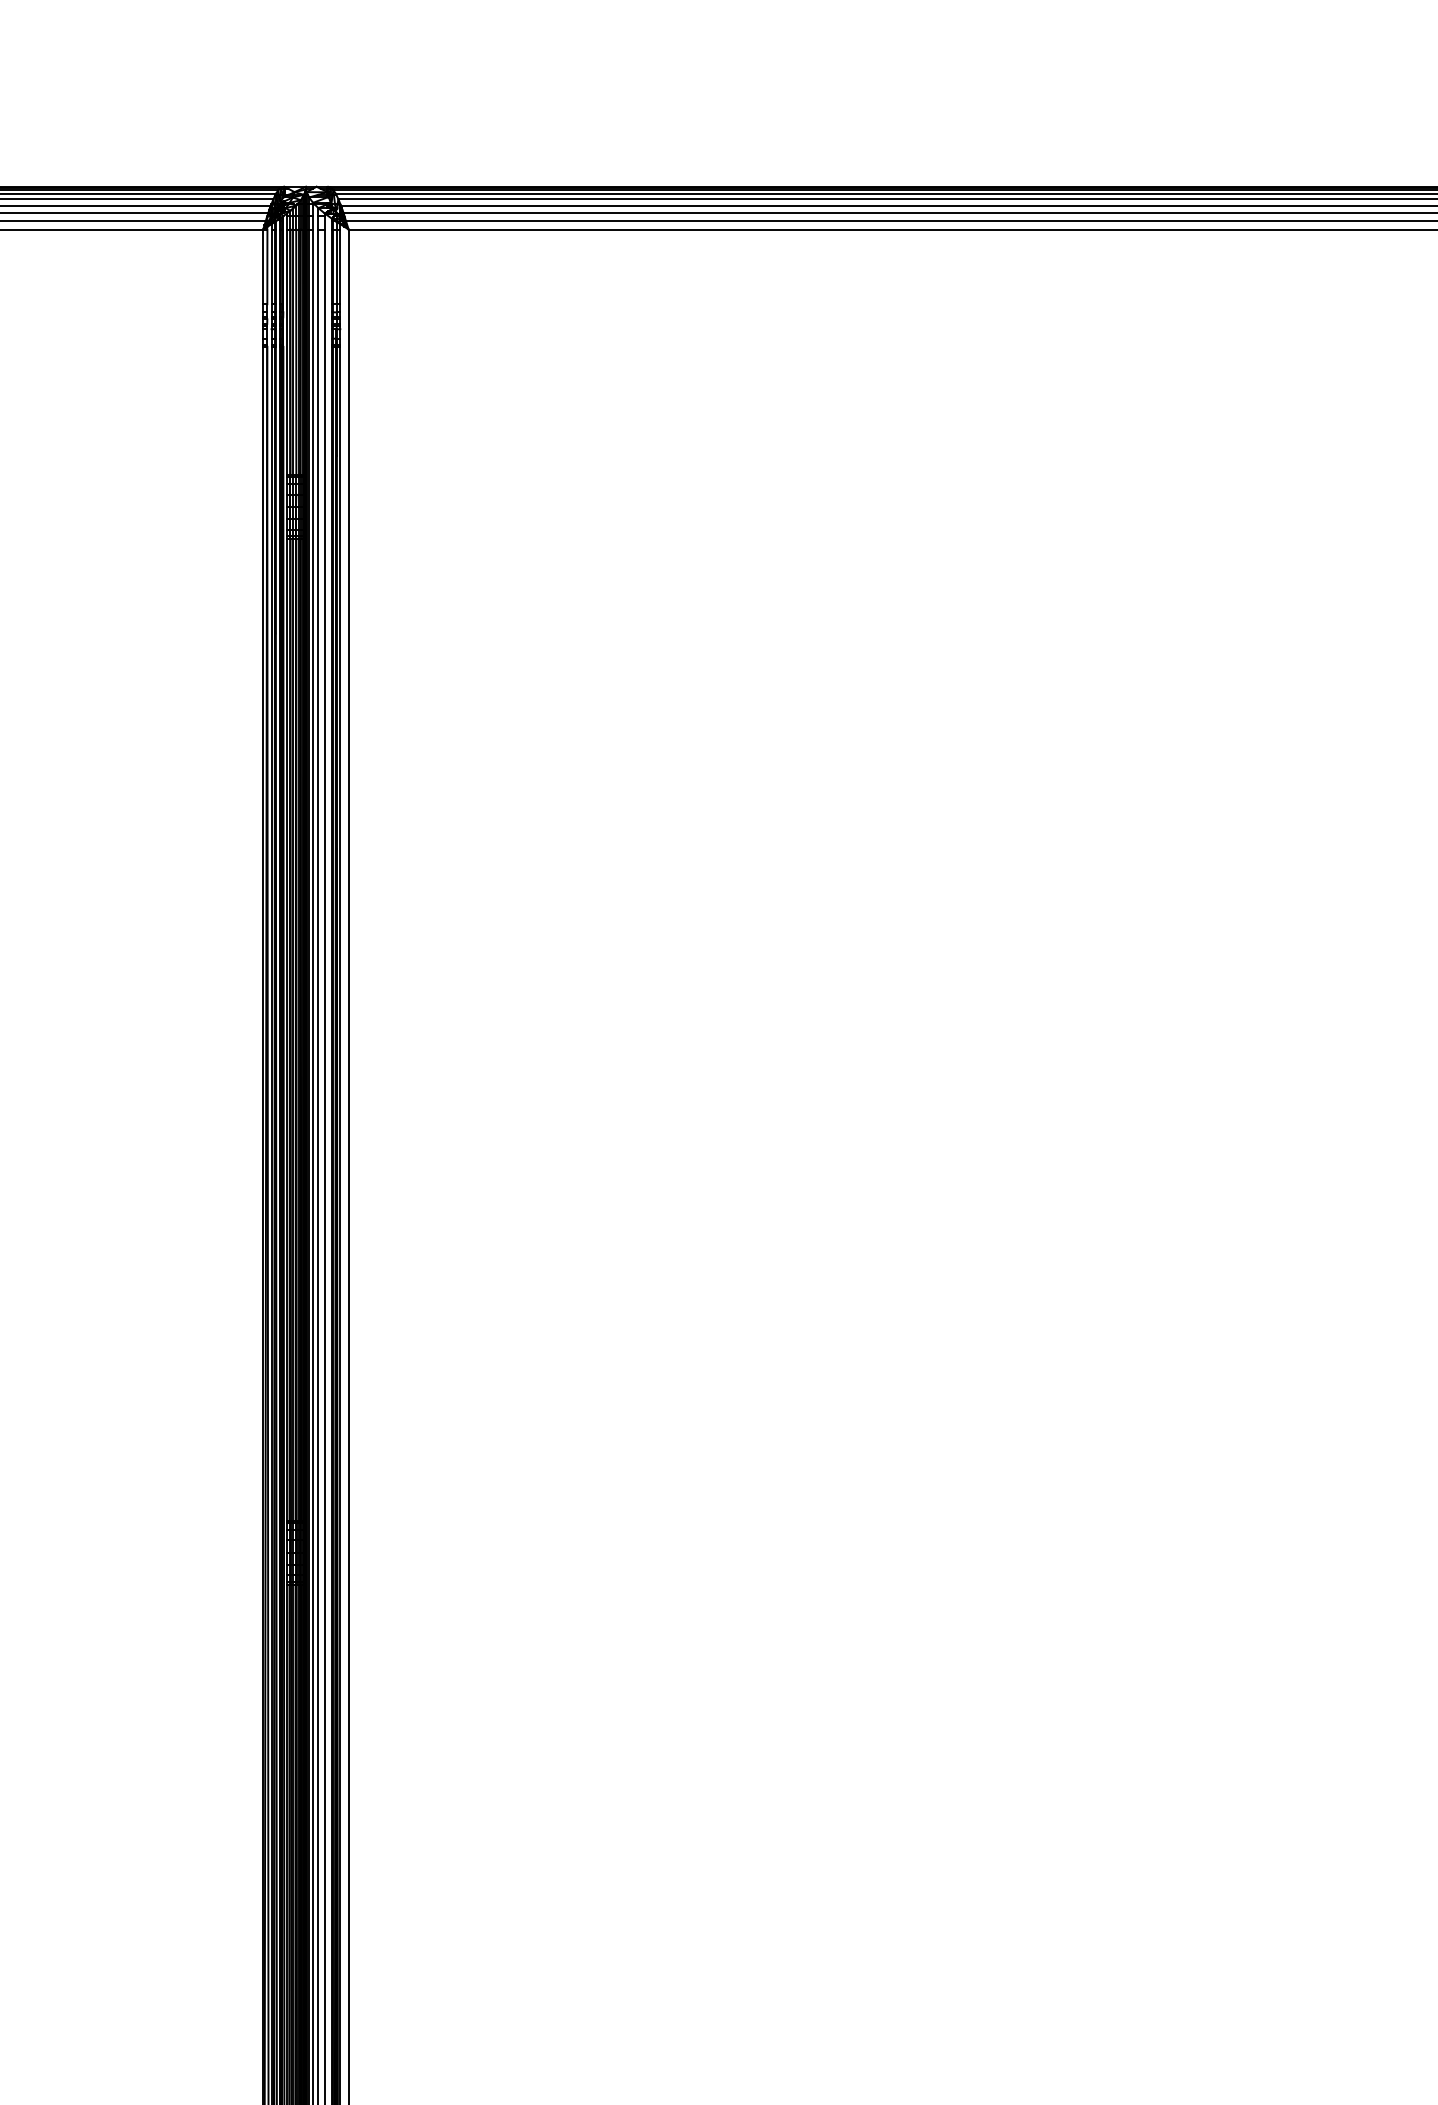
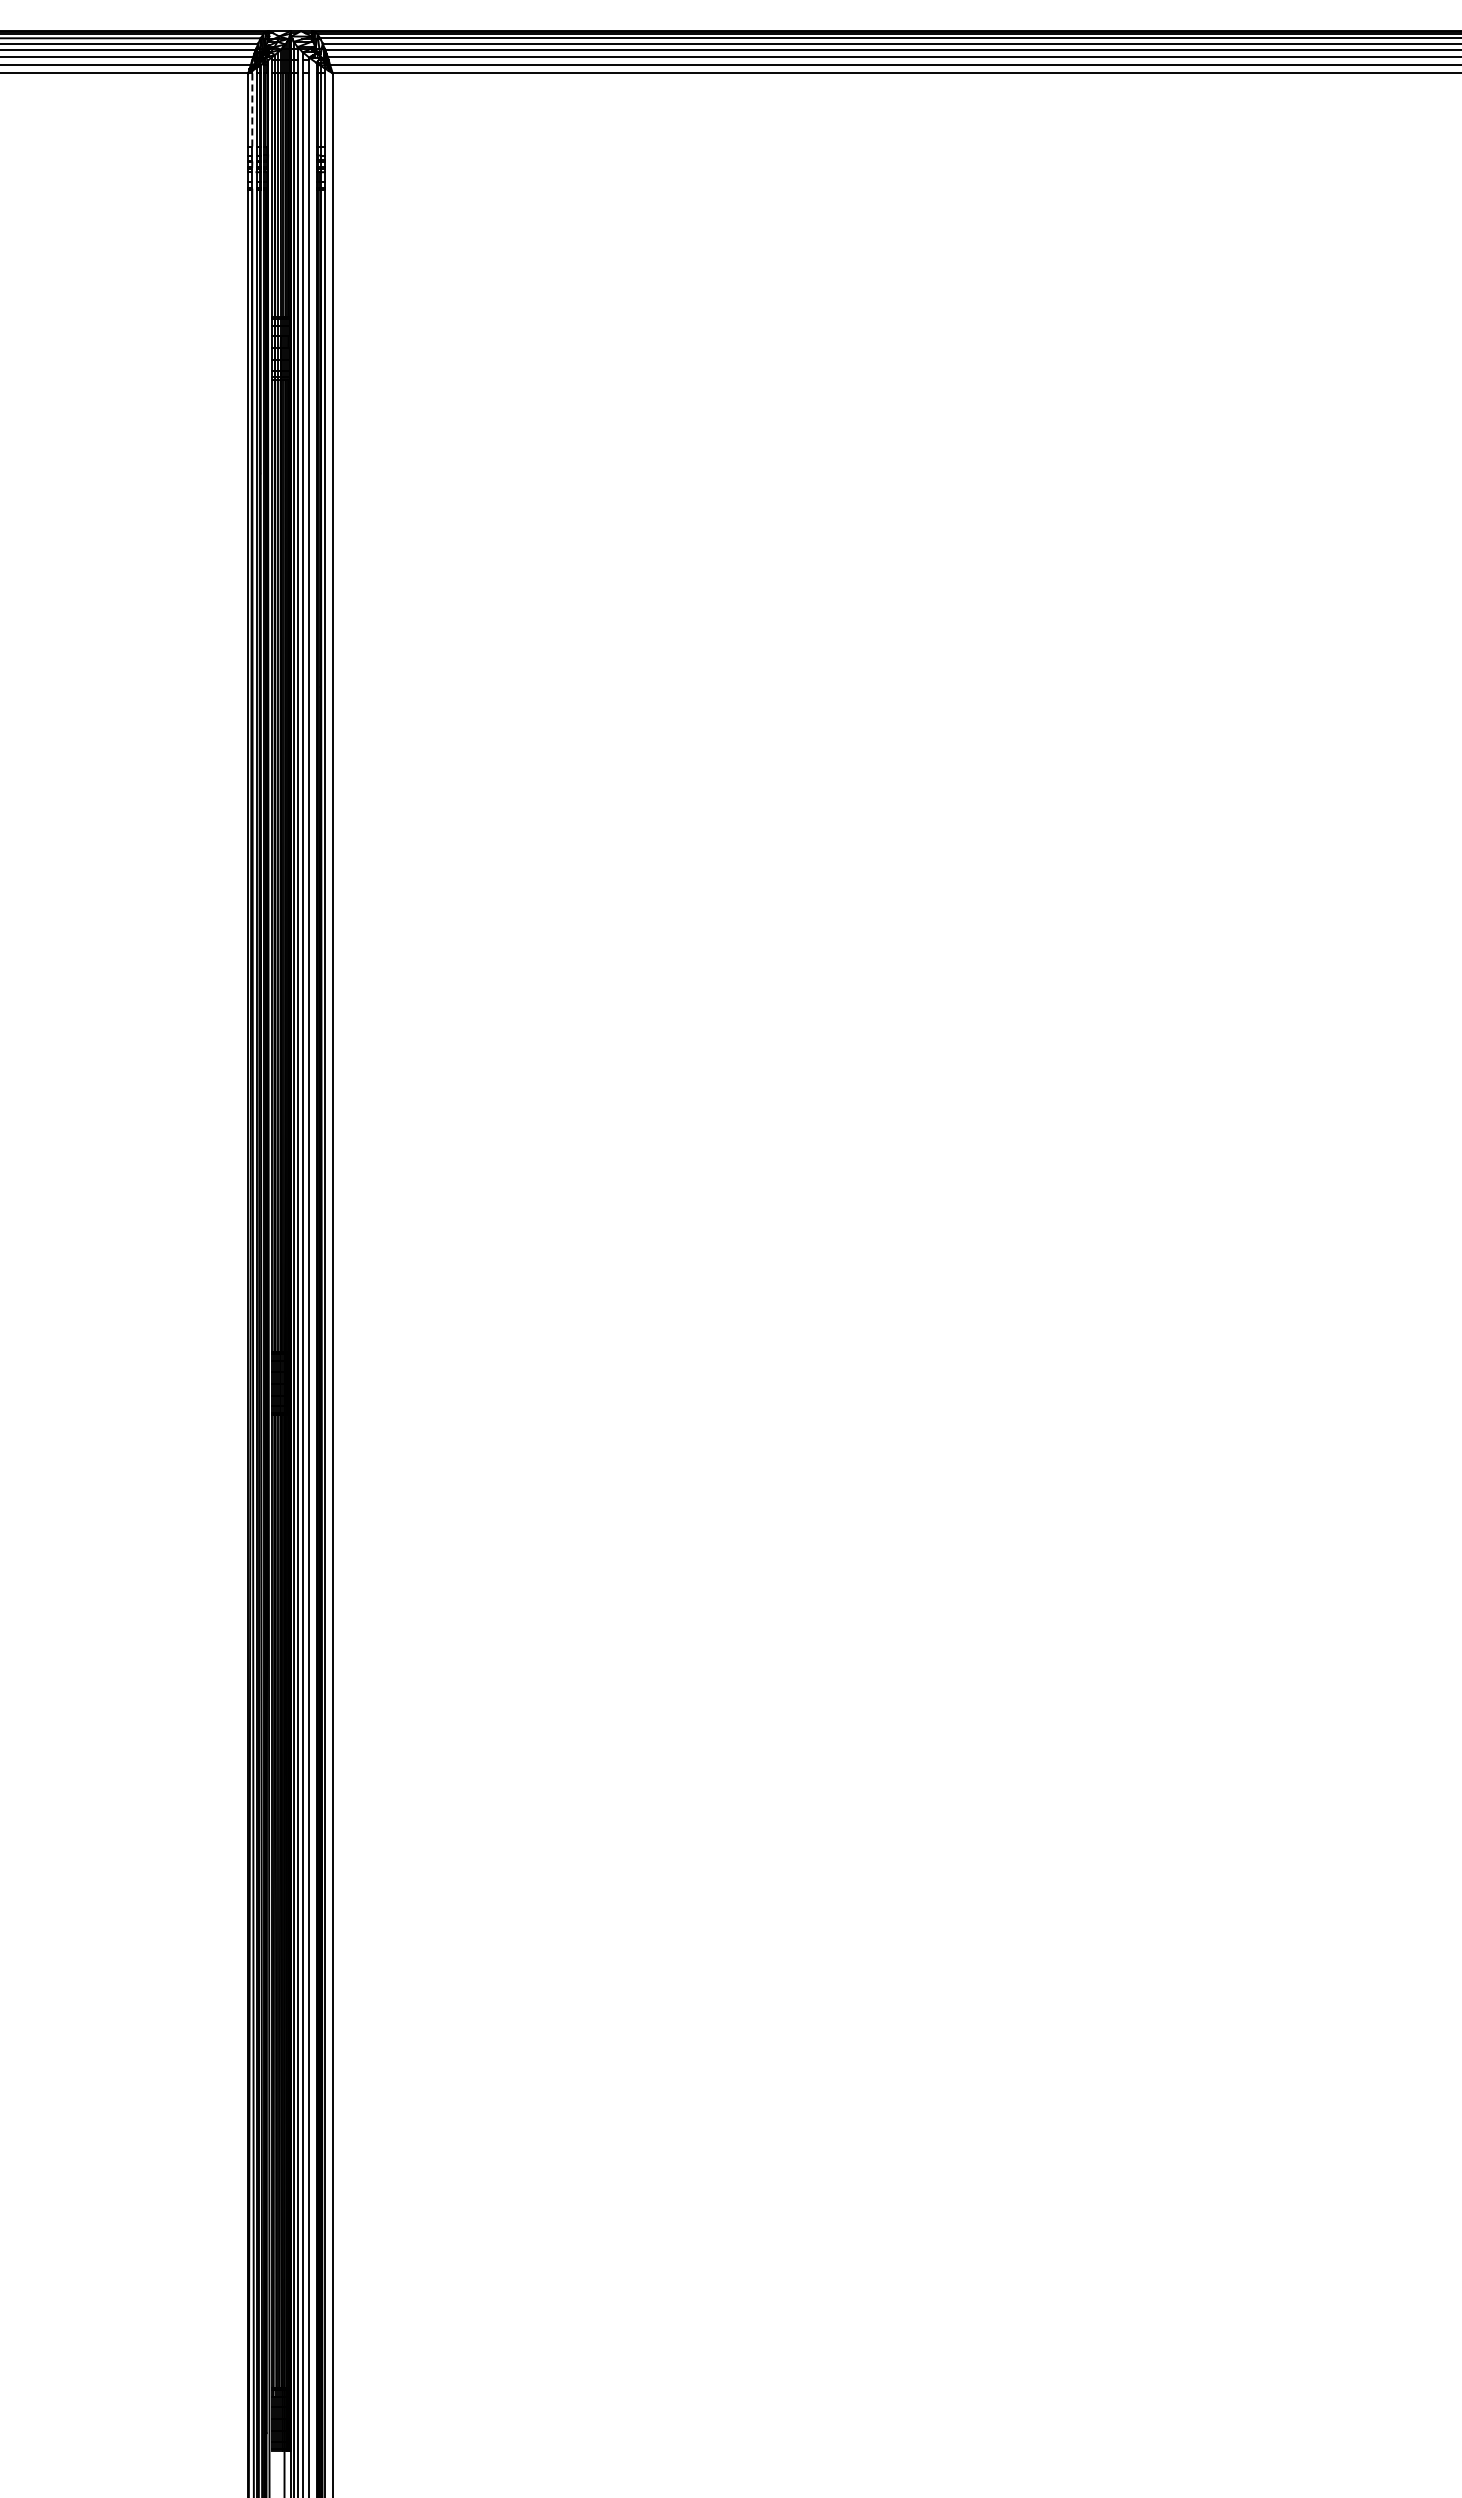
line: (267, 266) -> (252, 110), solid -> dashed

